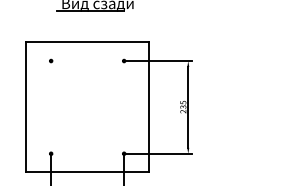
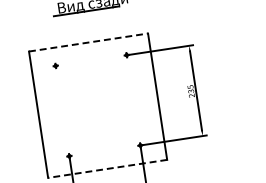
line: (88, 42) -> (89, 42), solid -> dashed
line: (87, 172) -> (107, 169), solid -> dashed

